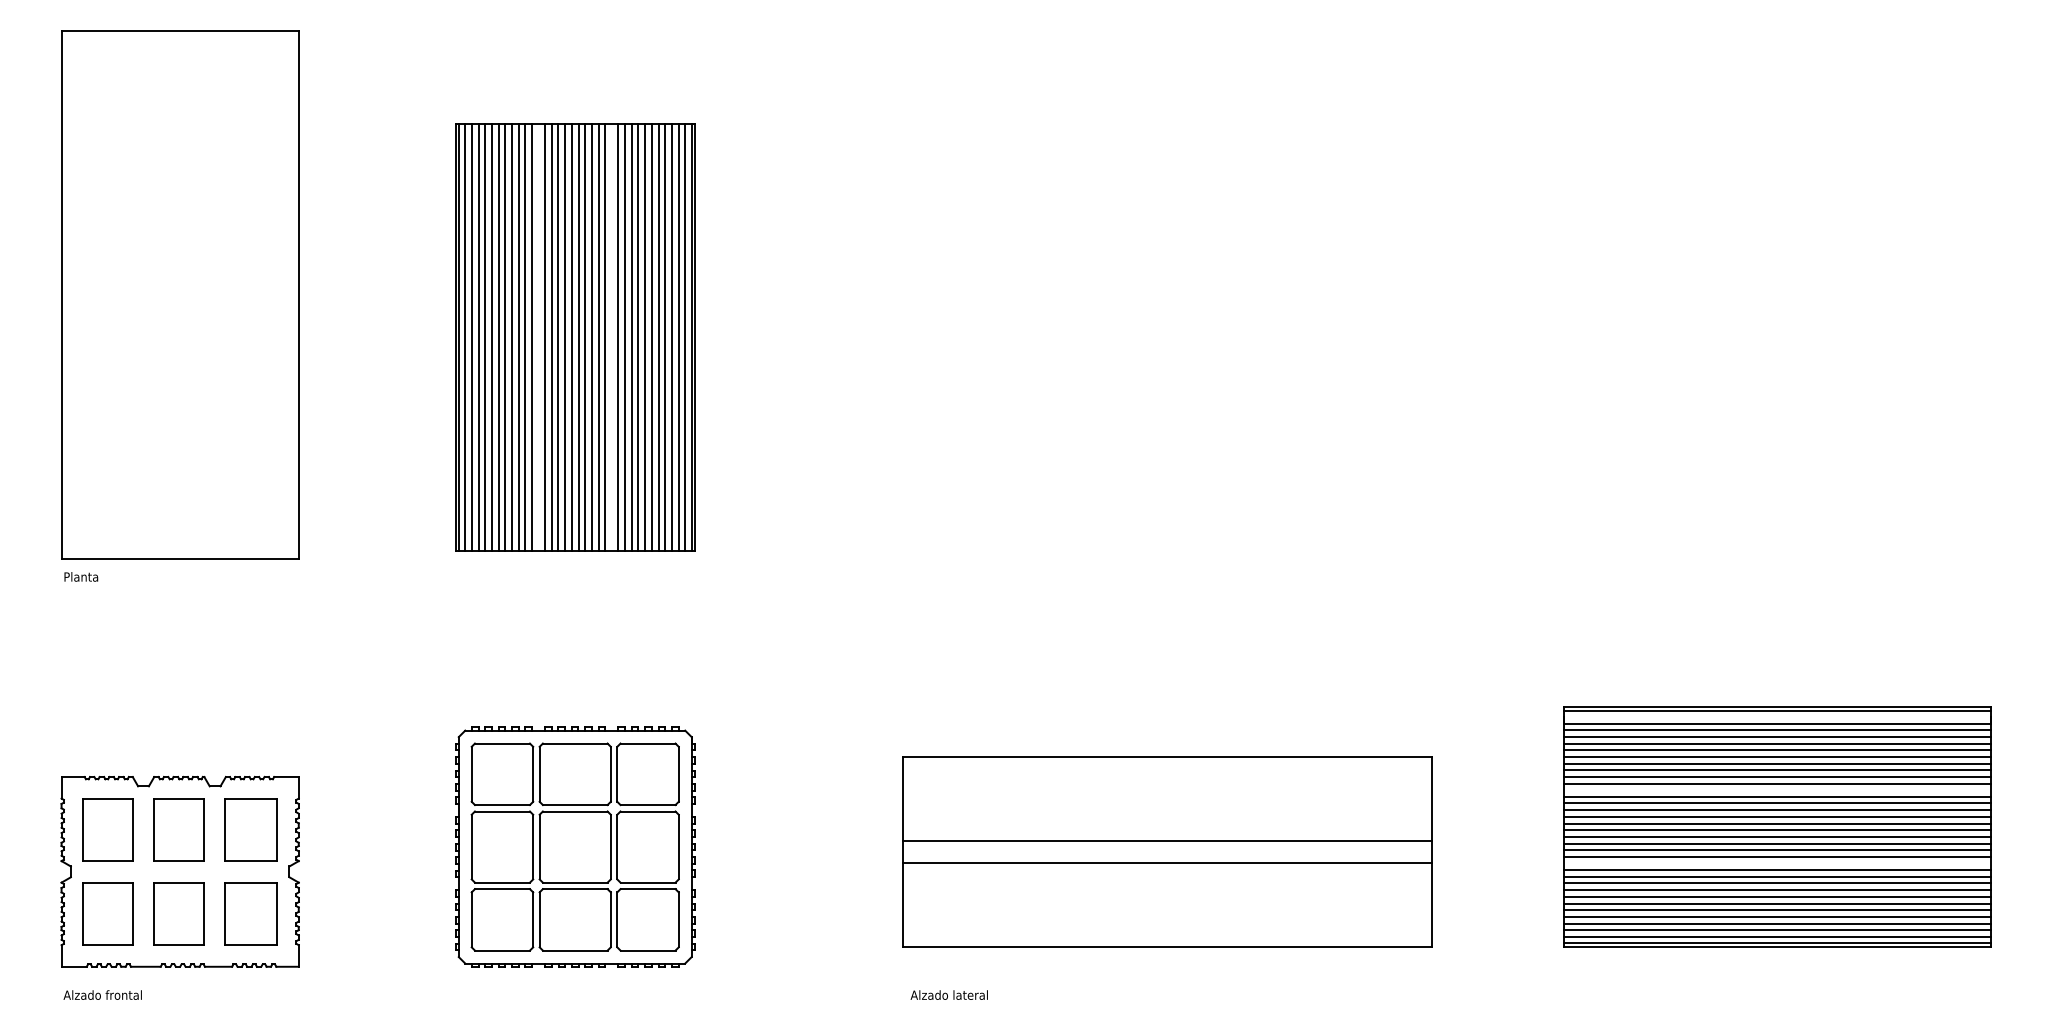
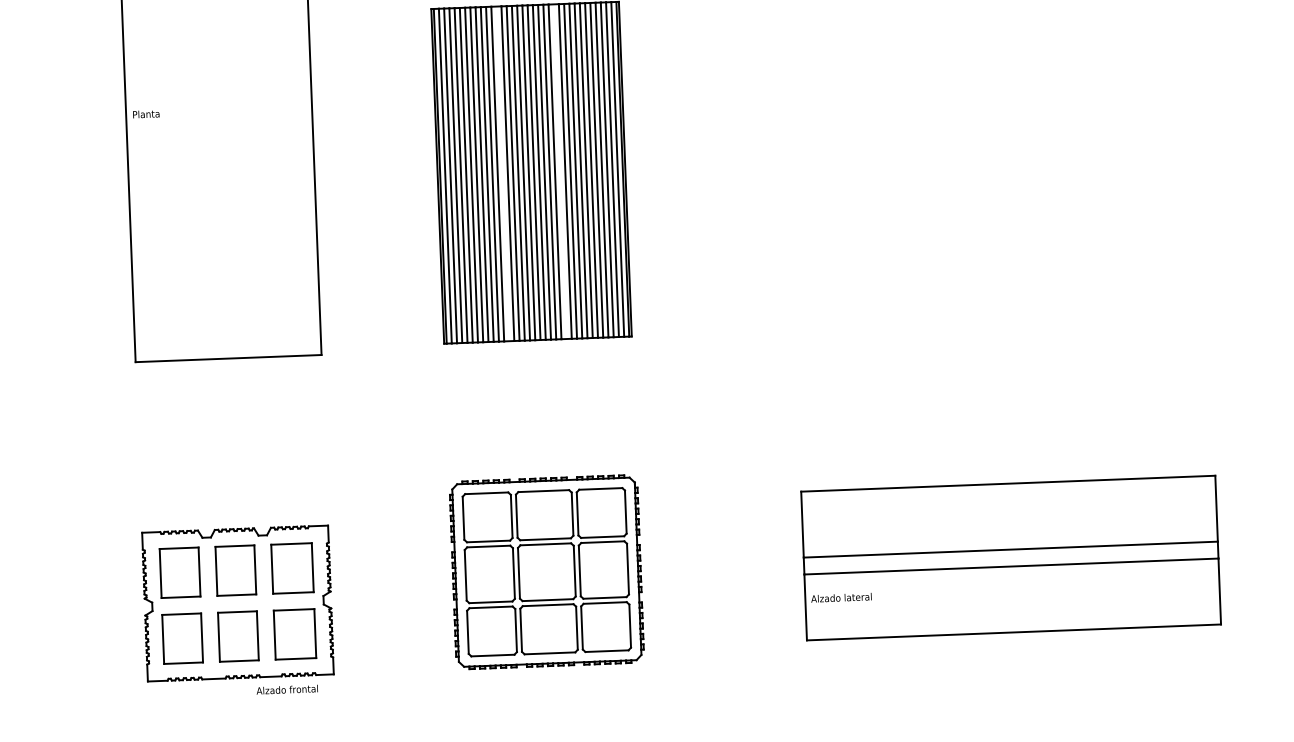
text: (81, 576) -> (146, 113), moved
text: (102, 994) -> (287, 689), moved
text: (948, 994) -> (840, 597), moved

